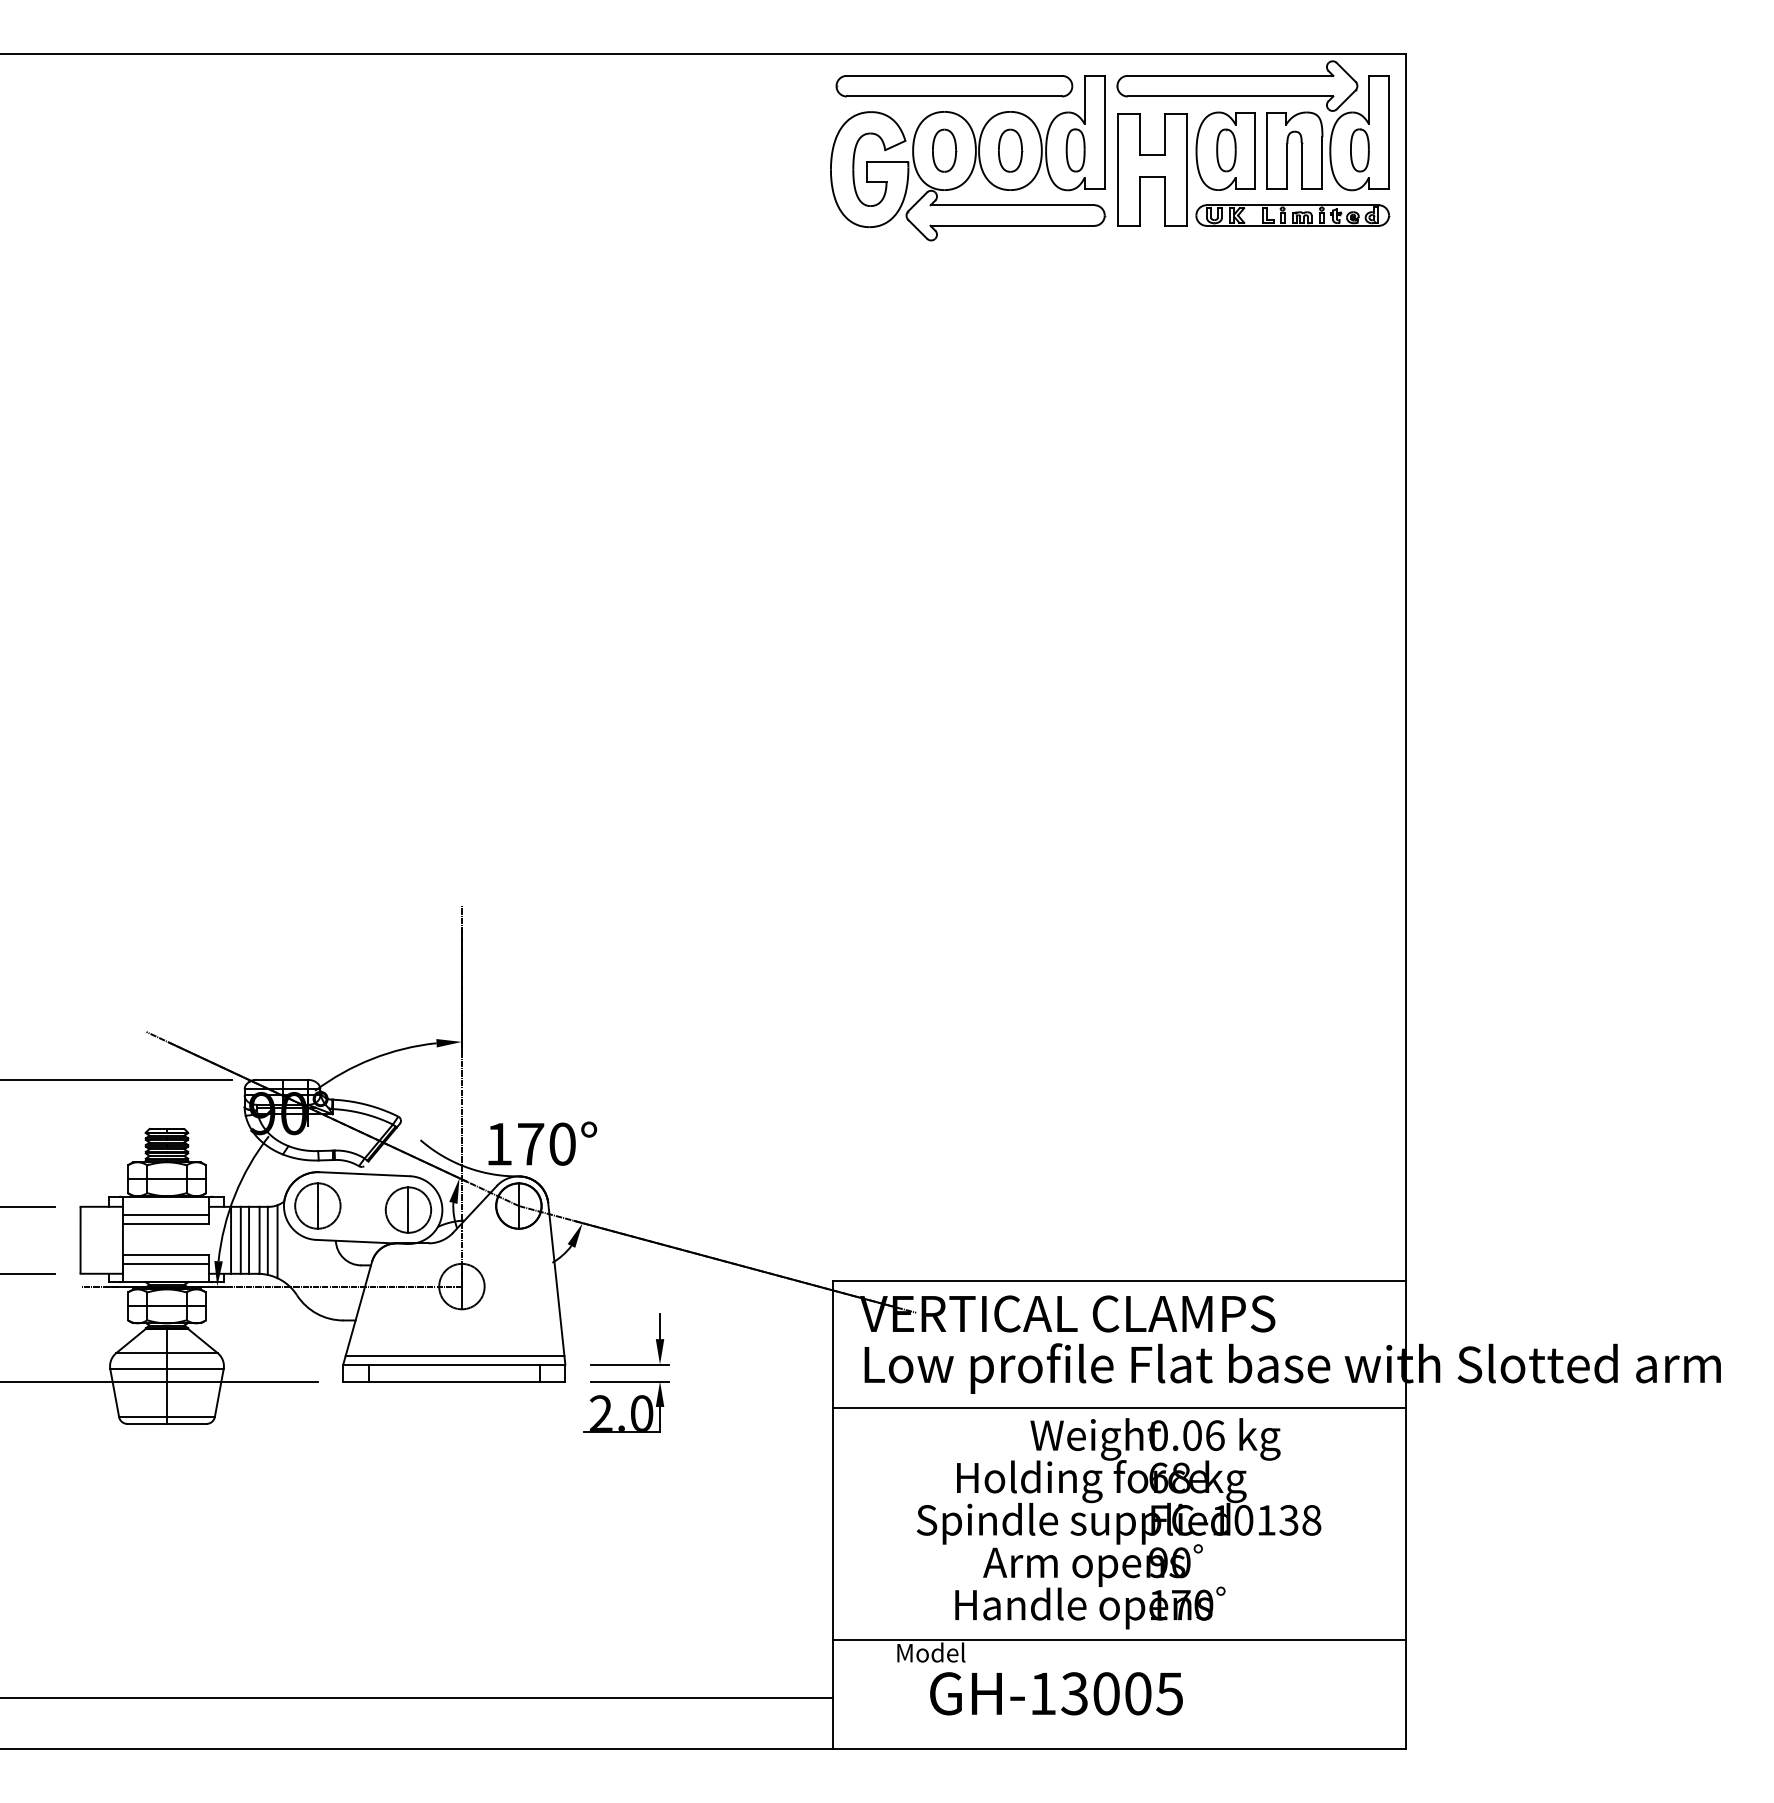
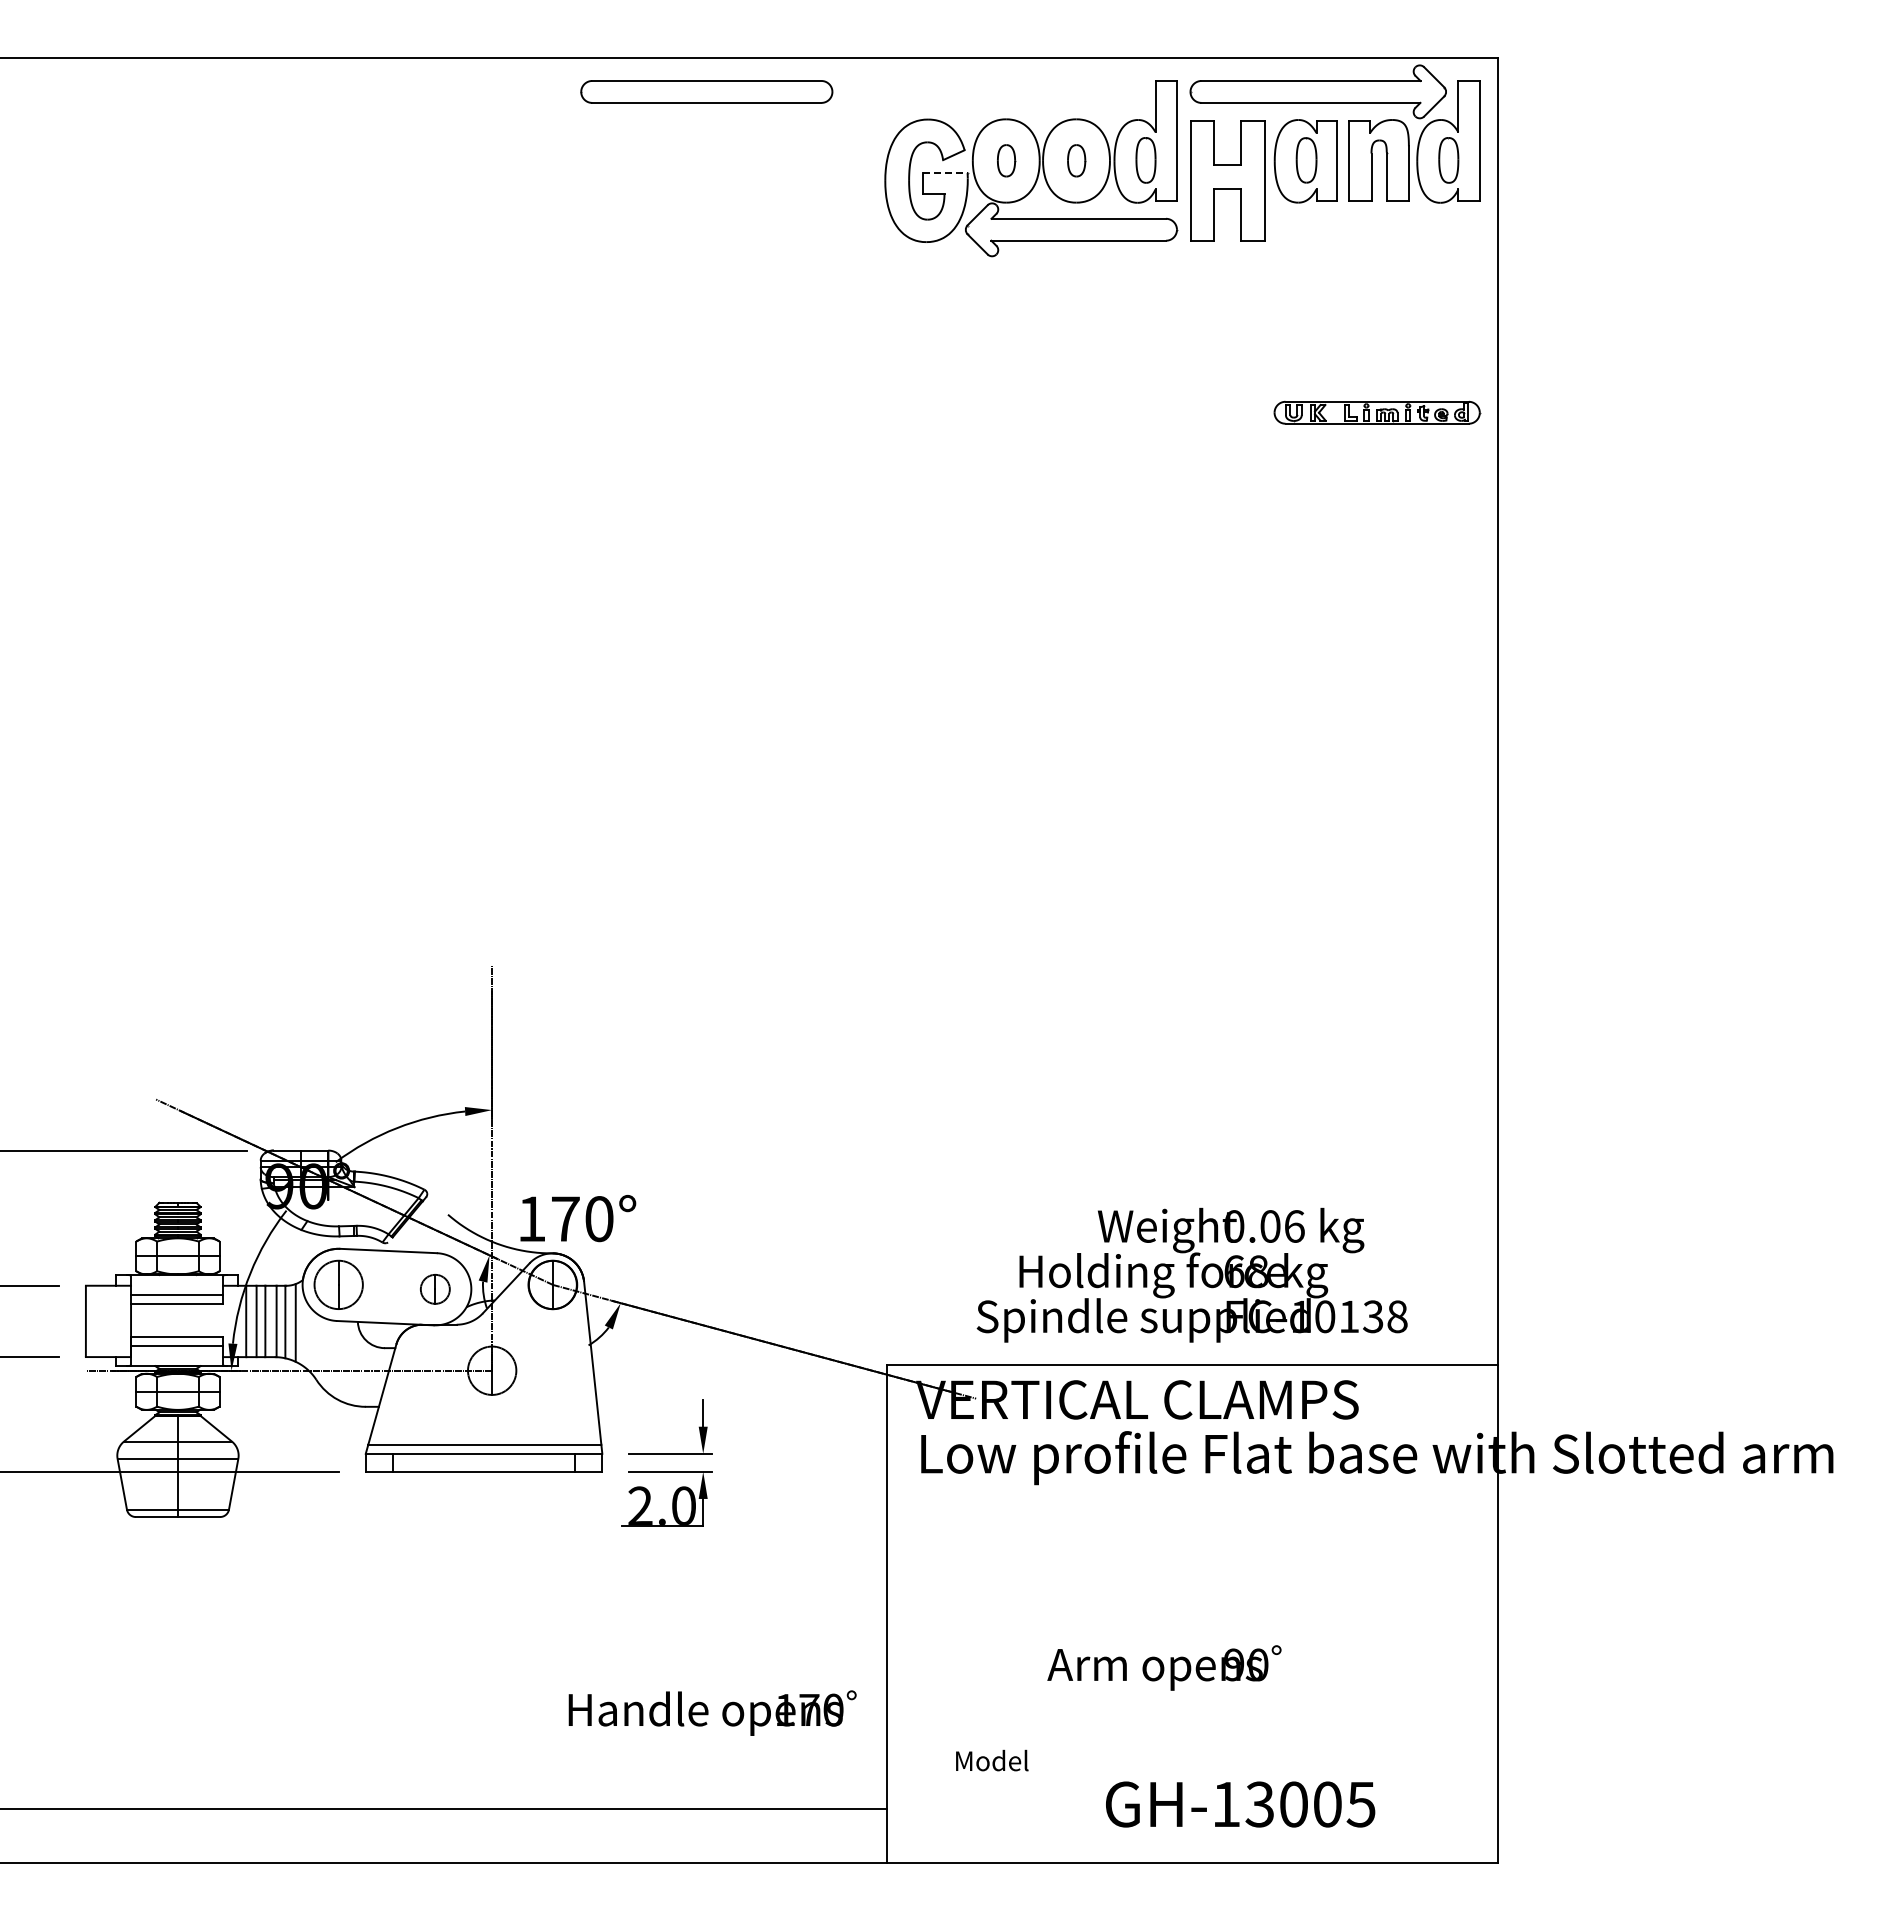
part: (954, 85) -> (706, 91), moved
part: (944, 150) -> (1006, 160), size x0.7
part: (1010, 150) -> (1076, 160), size x0.7
line: (887, 162) -> (945, 173), solid -> dashed
part: (1292, 215) -> (1377, 412), moved
part: (408, 1210) -> (435, 1289), size x0.6
line: (1119, 1407) -> (1192, 1499), removed
text: (1118, 1480) -> (1191, 1274), moved
text: (1090, 1607) -> (712, 1712), moved
line: (1119, 1640) -> (1192, 1747), removed
text: (1056, 1693) -> (1240, 1804), moved

